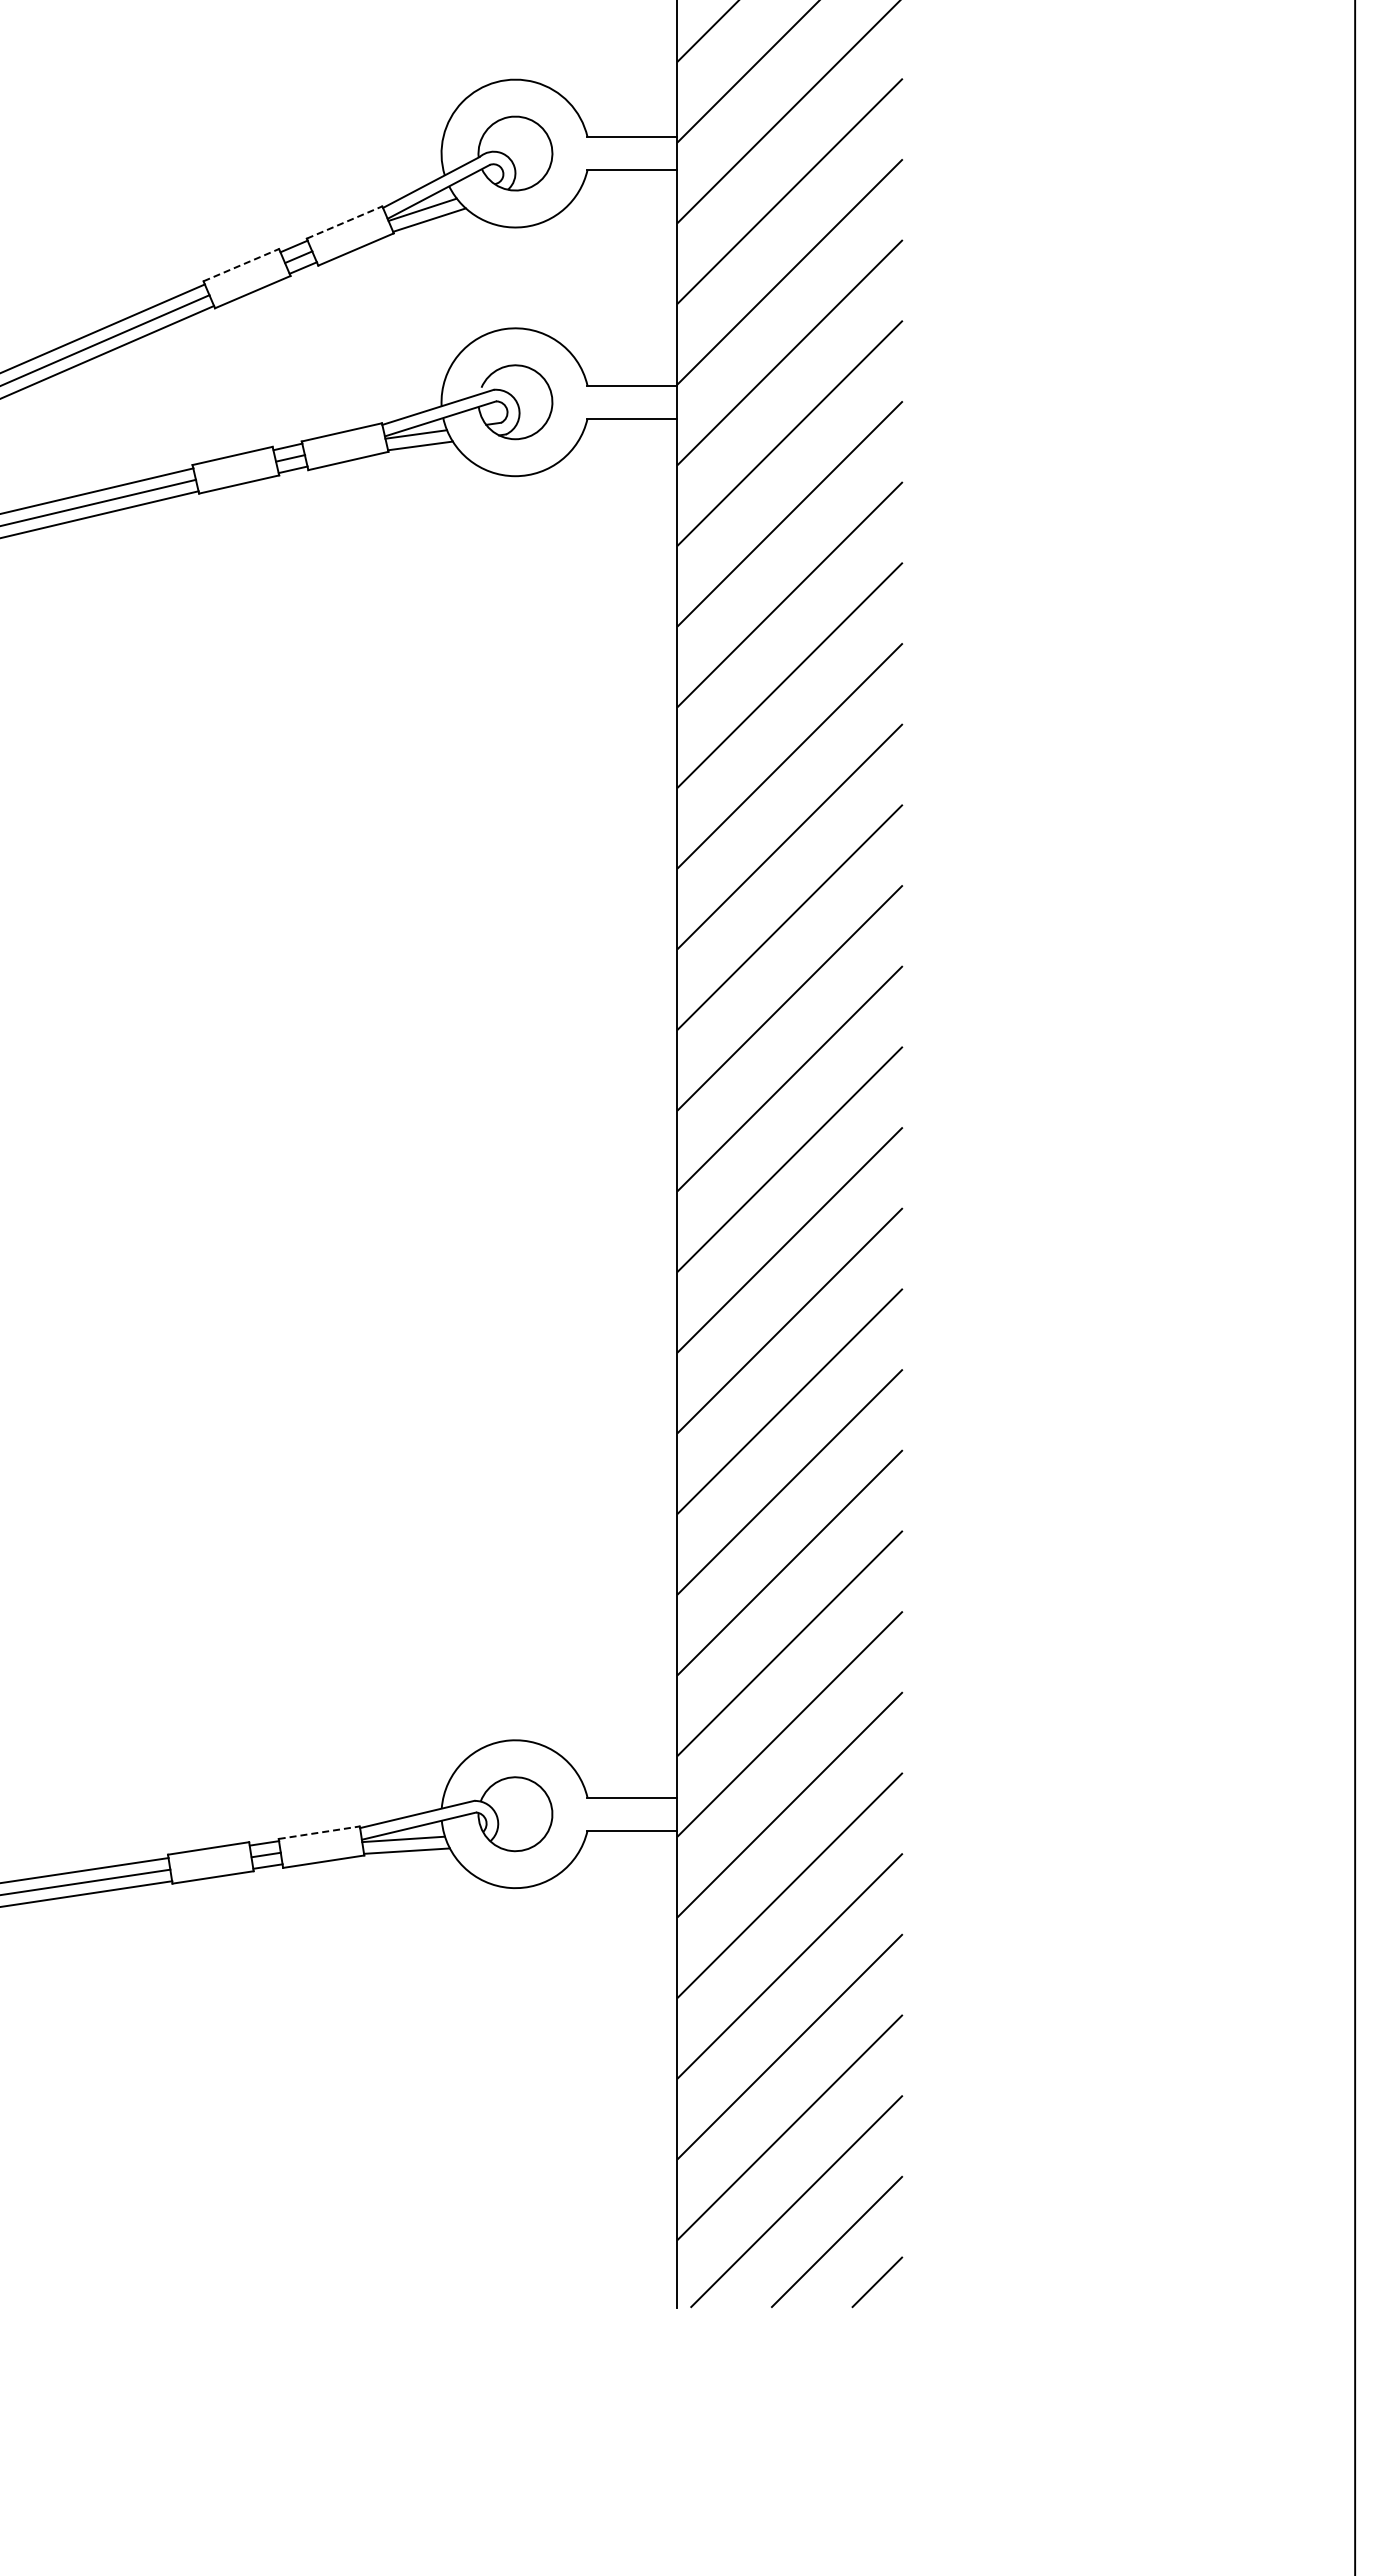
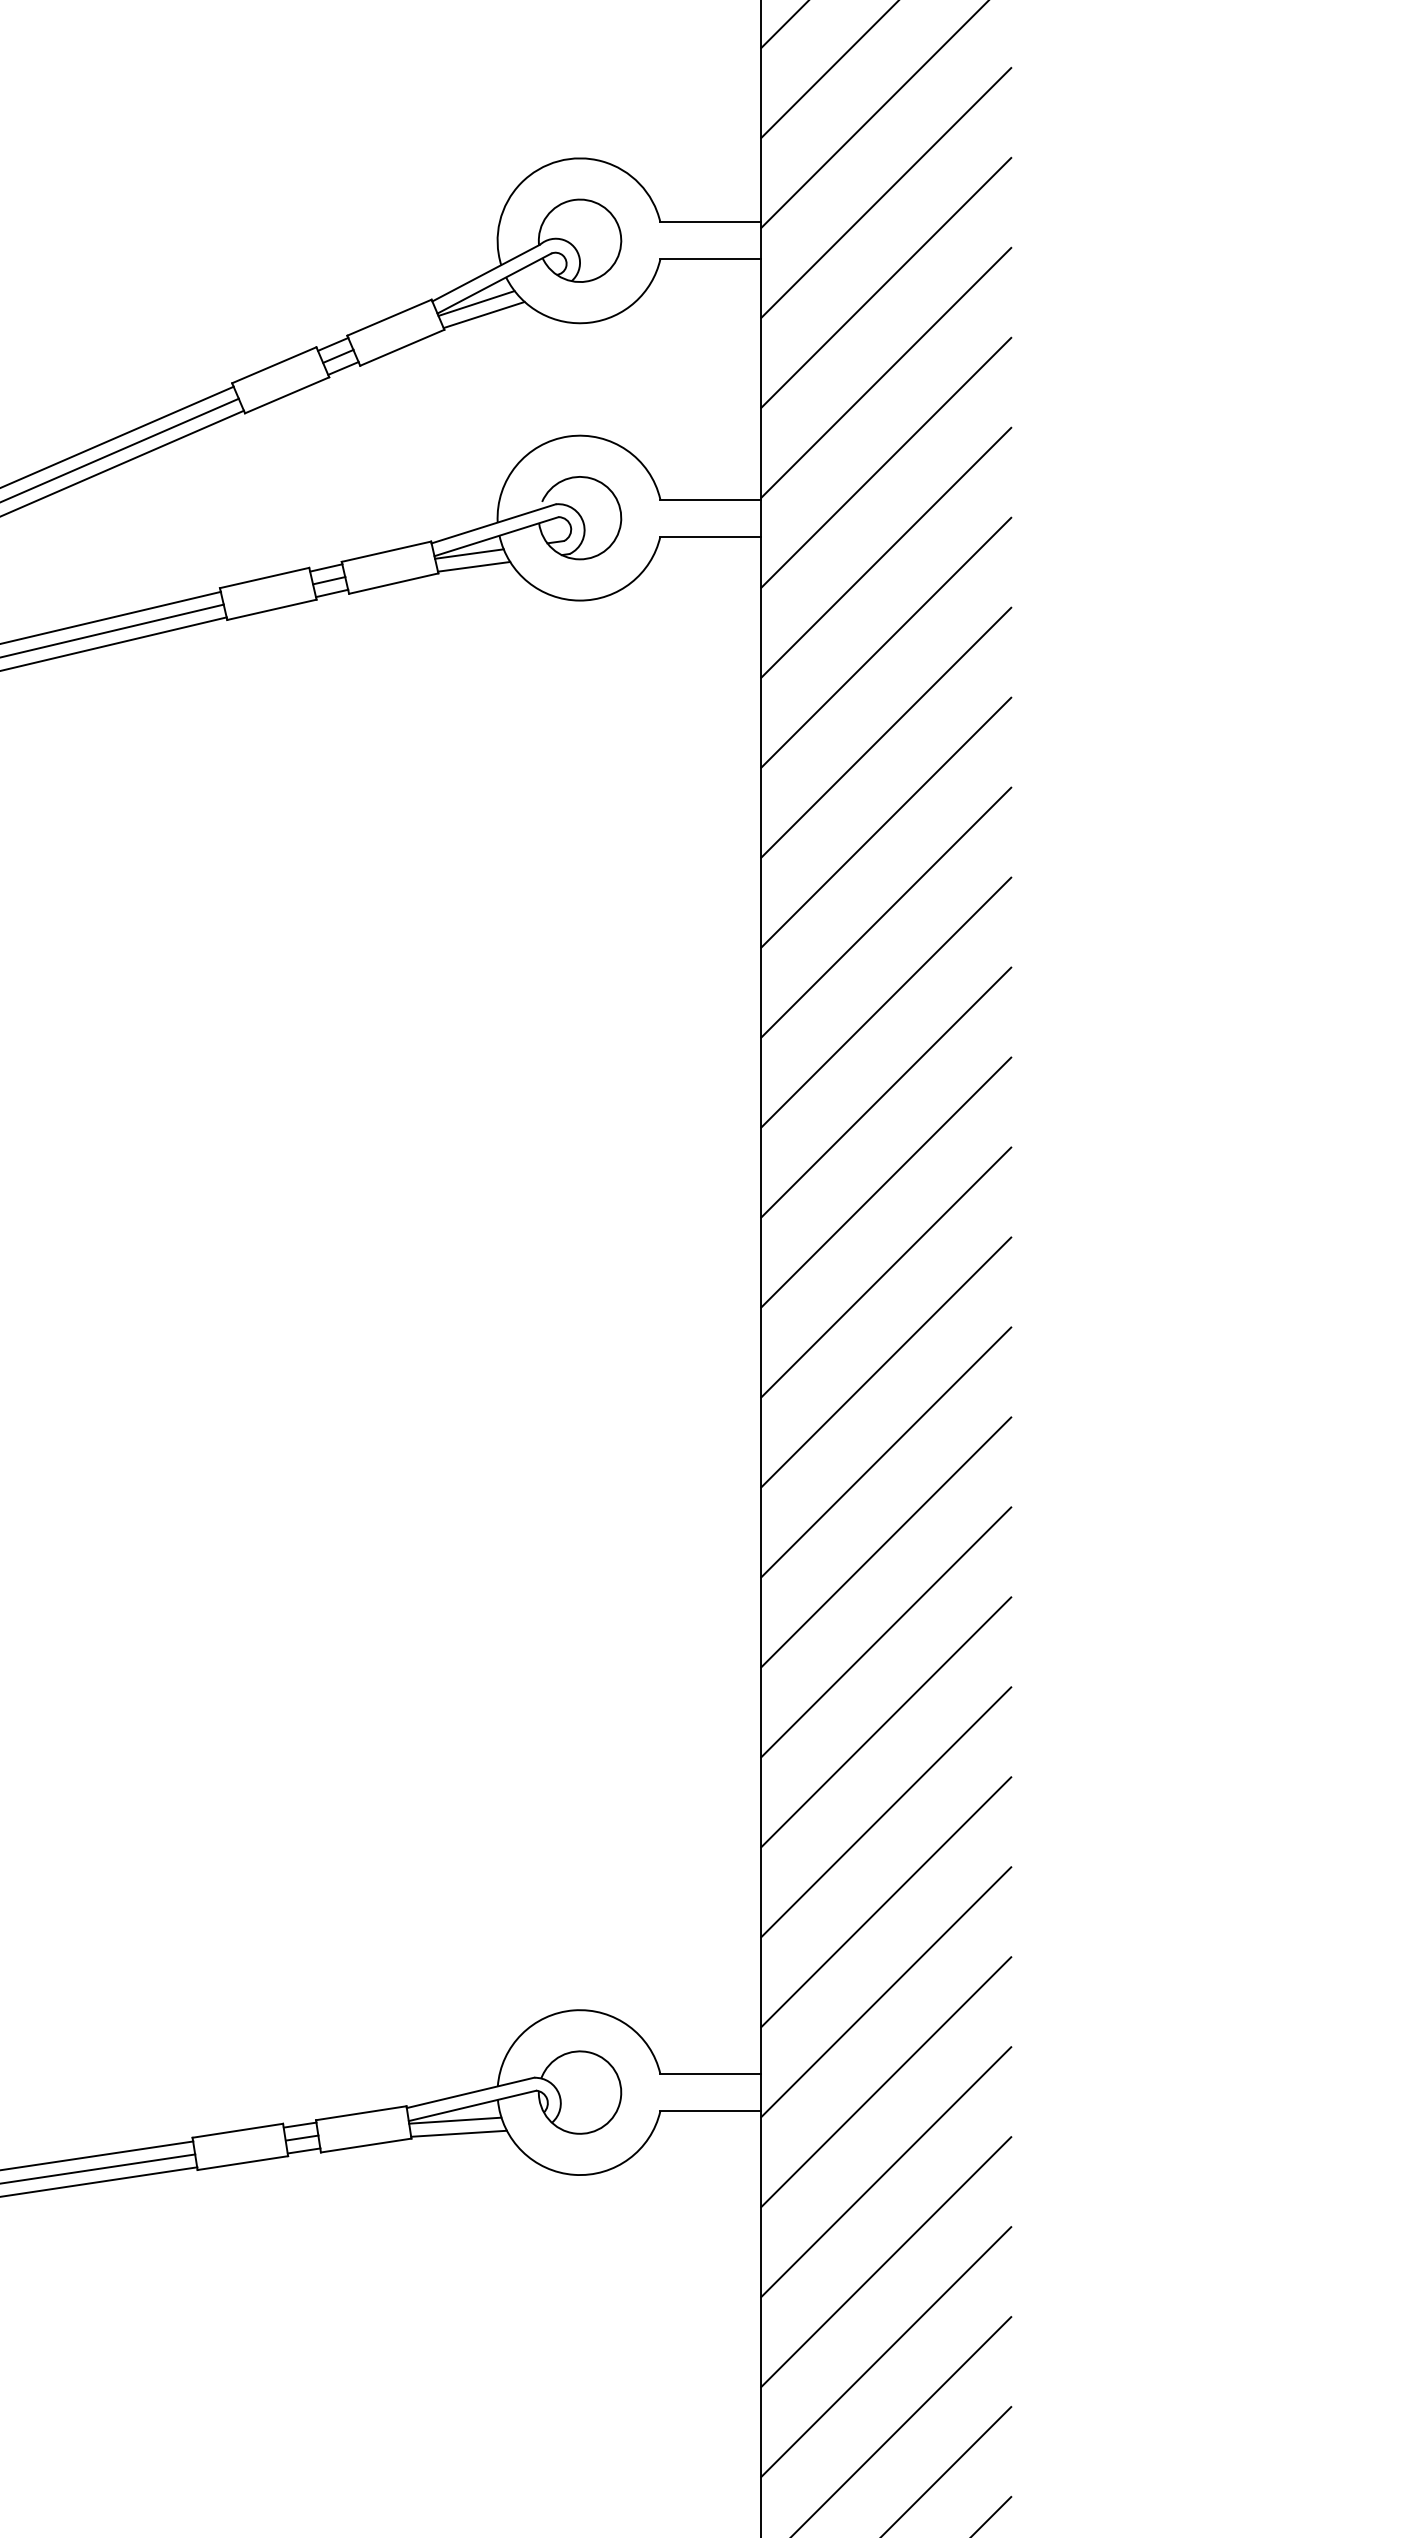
line: (345, 222) -> (390, 317), dashed -> solid
line: (241, 264) -> (274, 364), dashed -> solid
line: (319, 1832) -> (361, 2112), dashed -> solid

